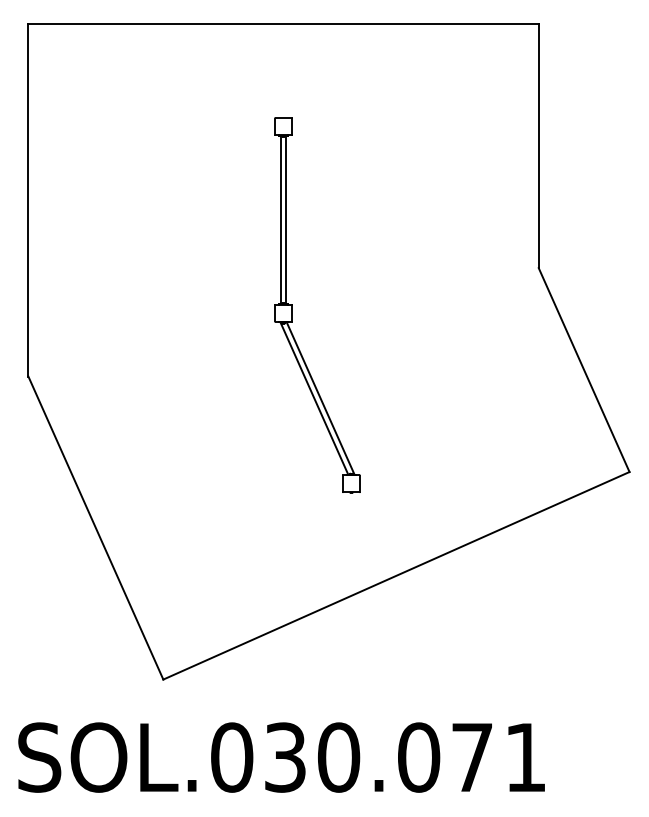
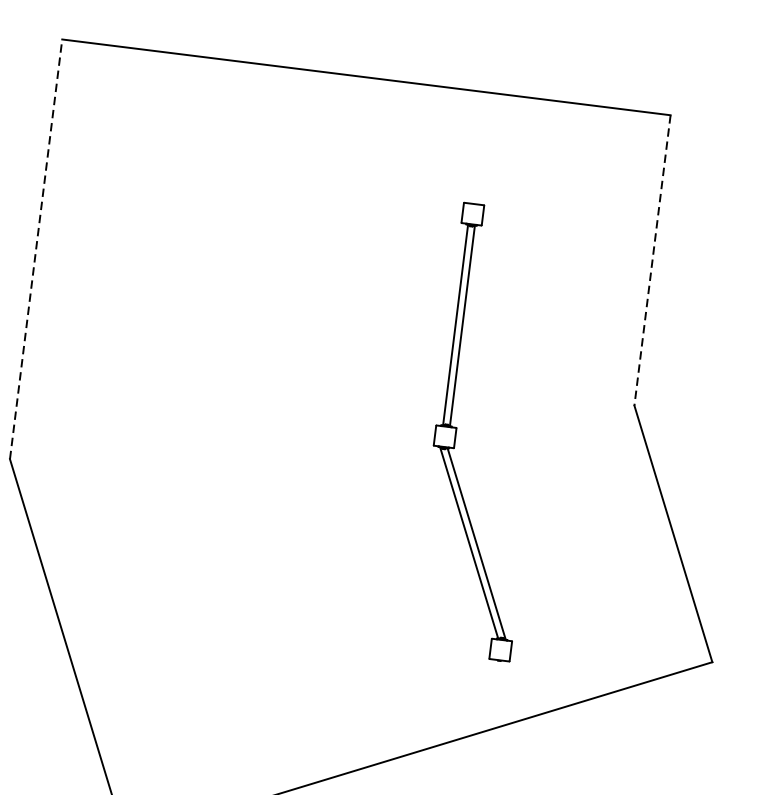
line: (538, 146) -> (652, 260), solid -> dashed
line: (28, 200) -> (36, 249), solid -> dashed
part: (292, 305) -> (456, 428), moved

